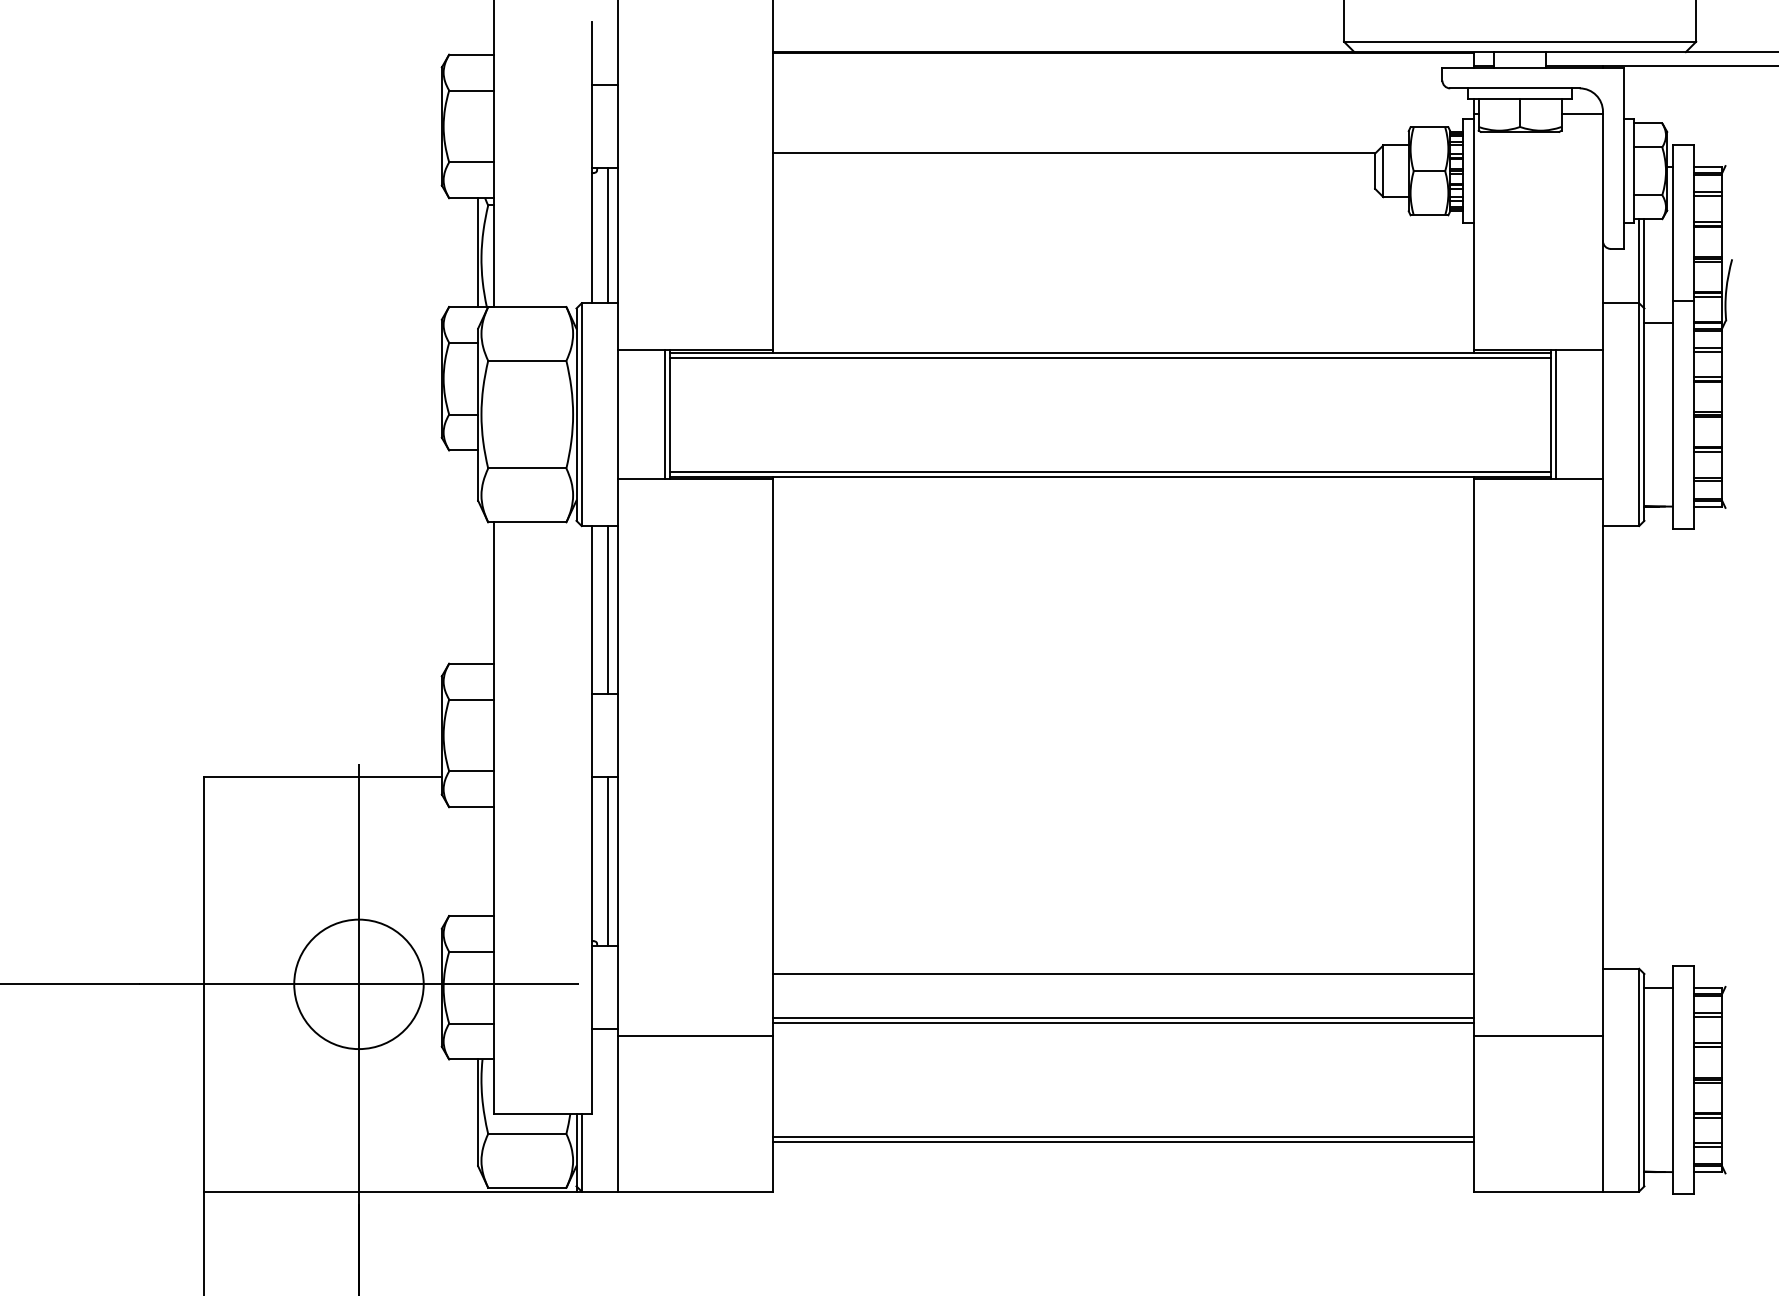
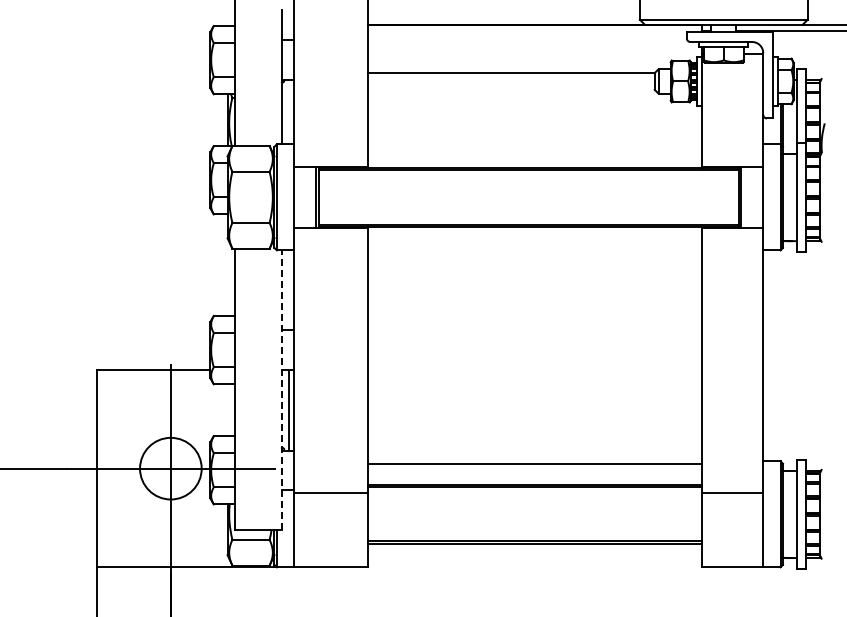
line: (608, 234) -> (289, 111), removed
line: (608, 610) -> (289, 290), removed
line: (591, 820) -> (281, 390), solid -> dashed

